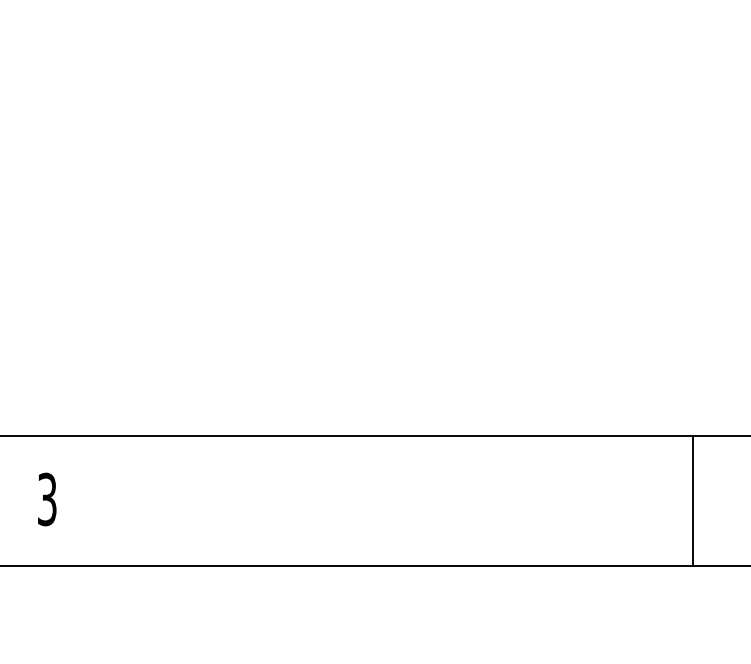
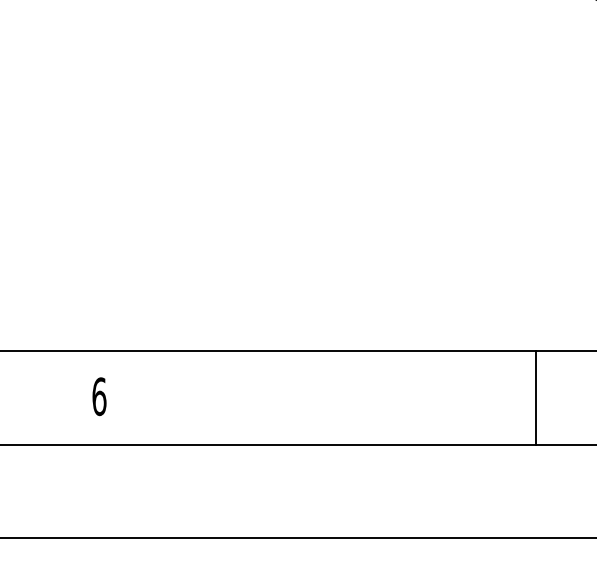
text: (47, 499) -> (99, 396), 3 -> 6
line: (692, 500) -> (535, 397), moved

